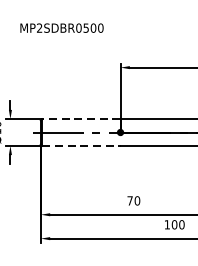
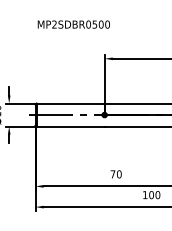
text: (61, 28) -> (73, 24), moved
line: (81, 119) -> (70, 103), dashed -> solid
line: (81, 145) -> (70, 126), dashed -> solid

